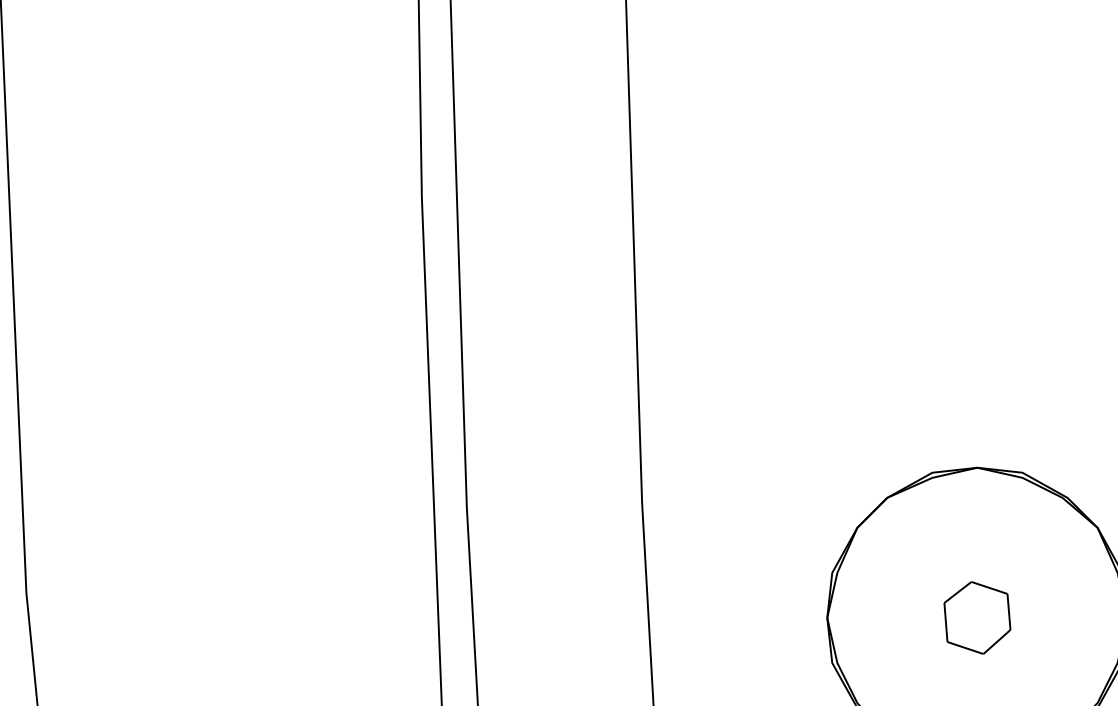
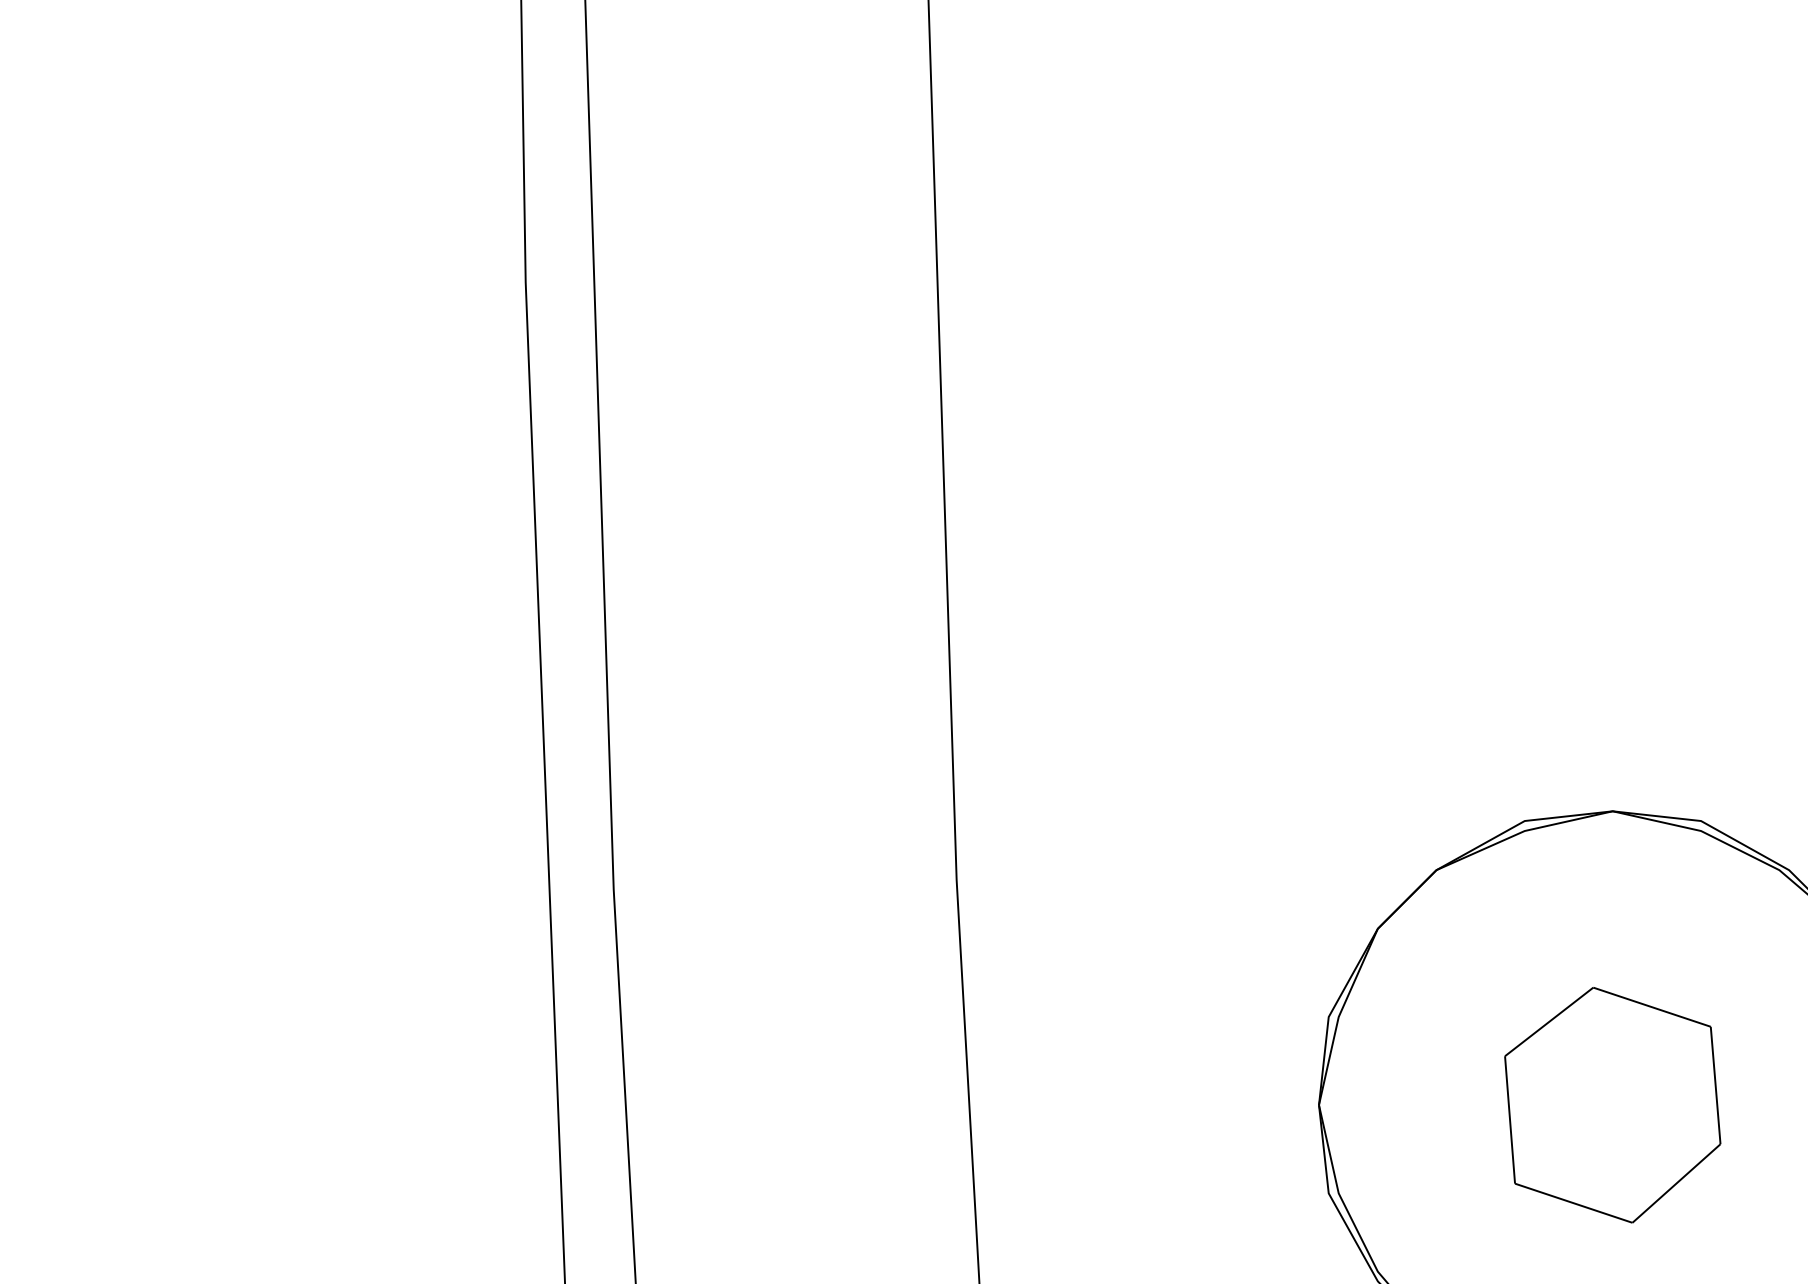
part: (977, 617) -> (1612, 1104), size x1.67

